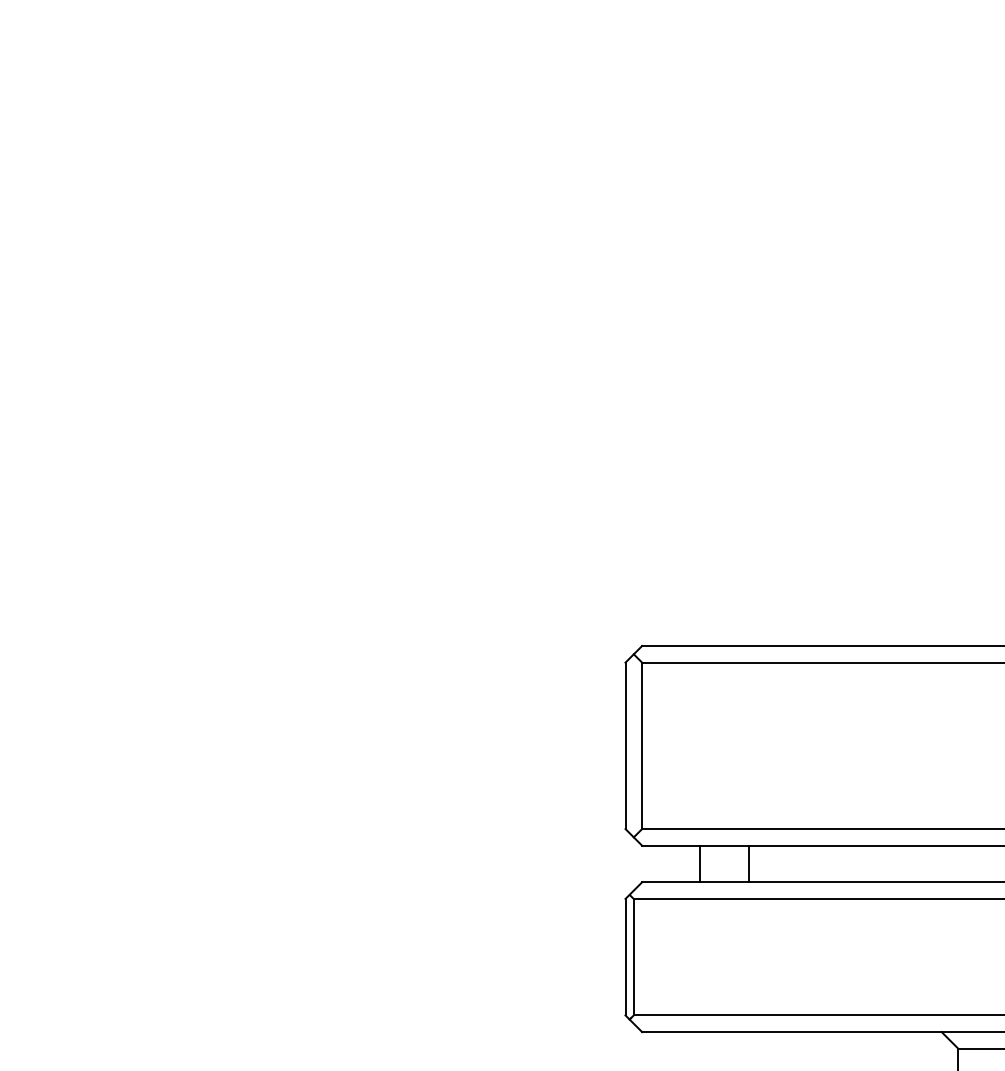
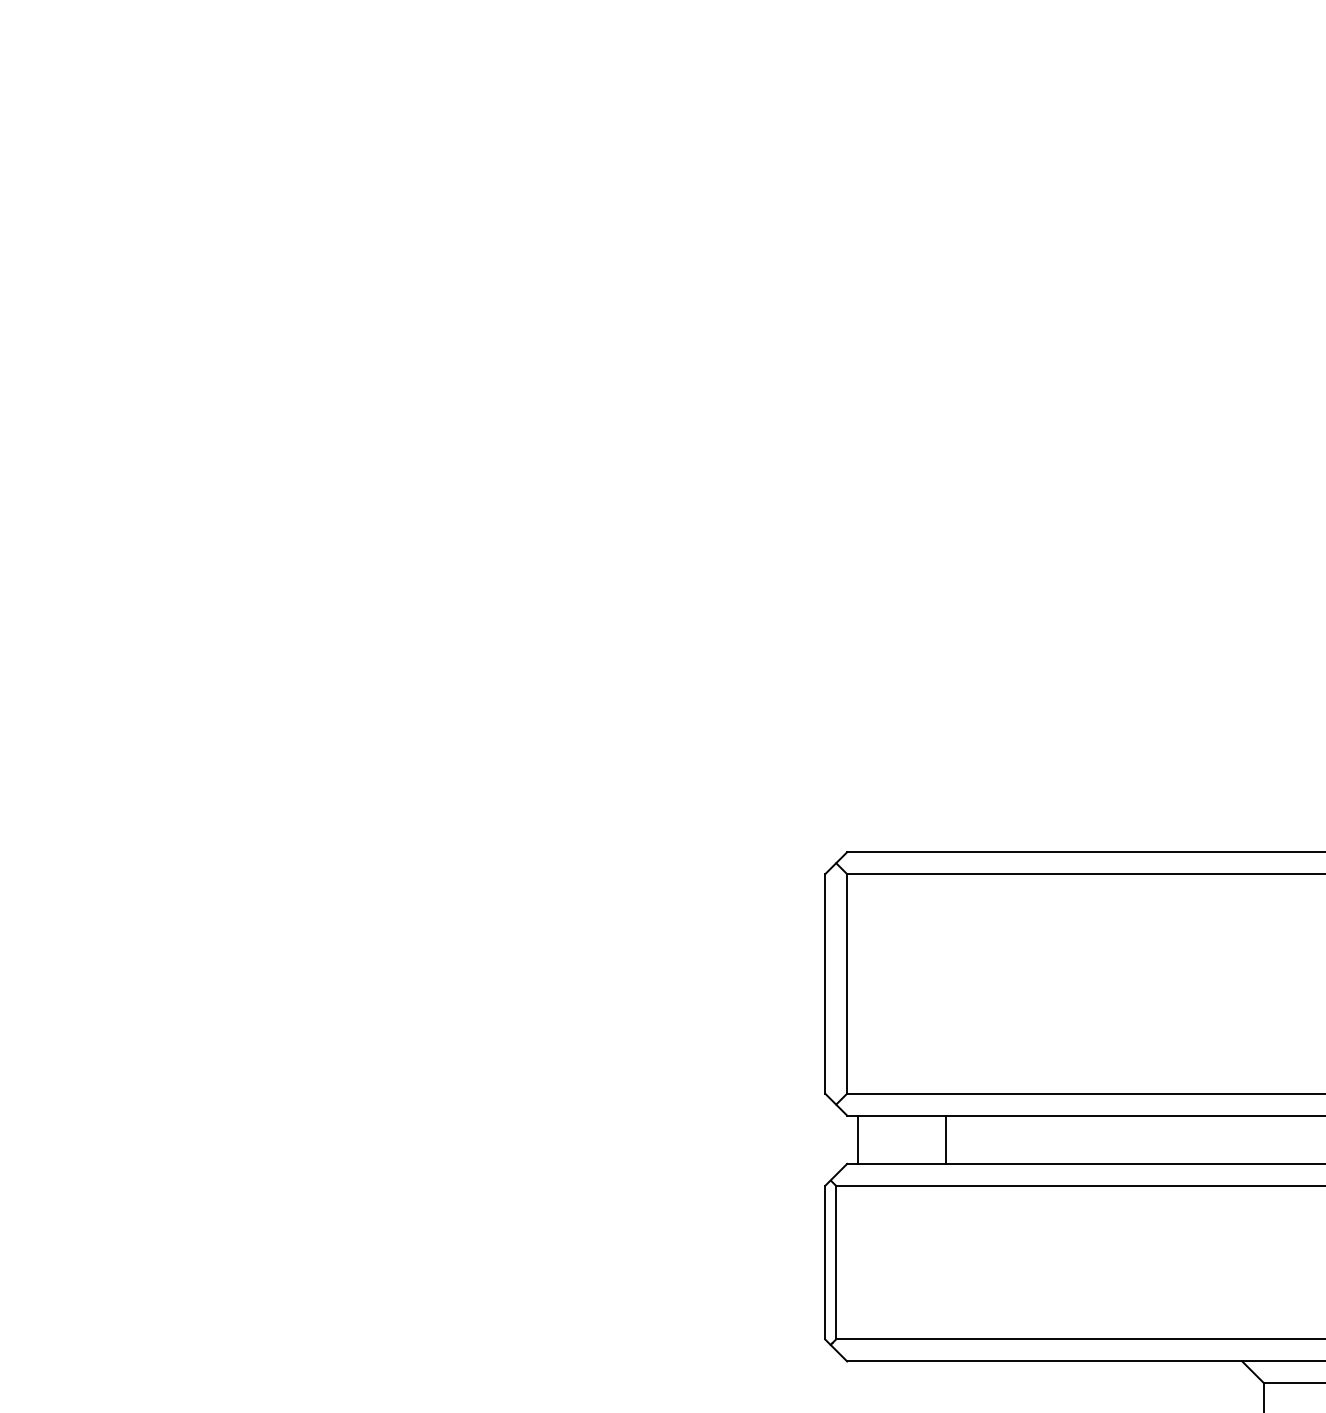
line: (700, 863) -> (858, 1139), moved
line: (748, 863) -> (945, 1139), moved

